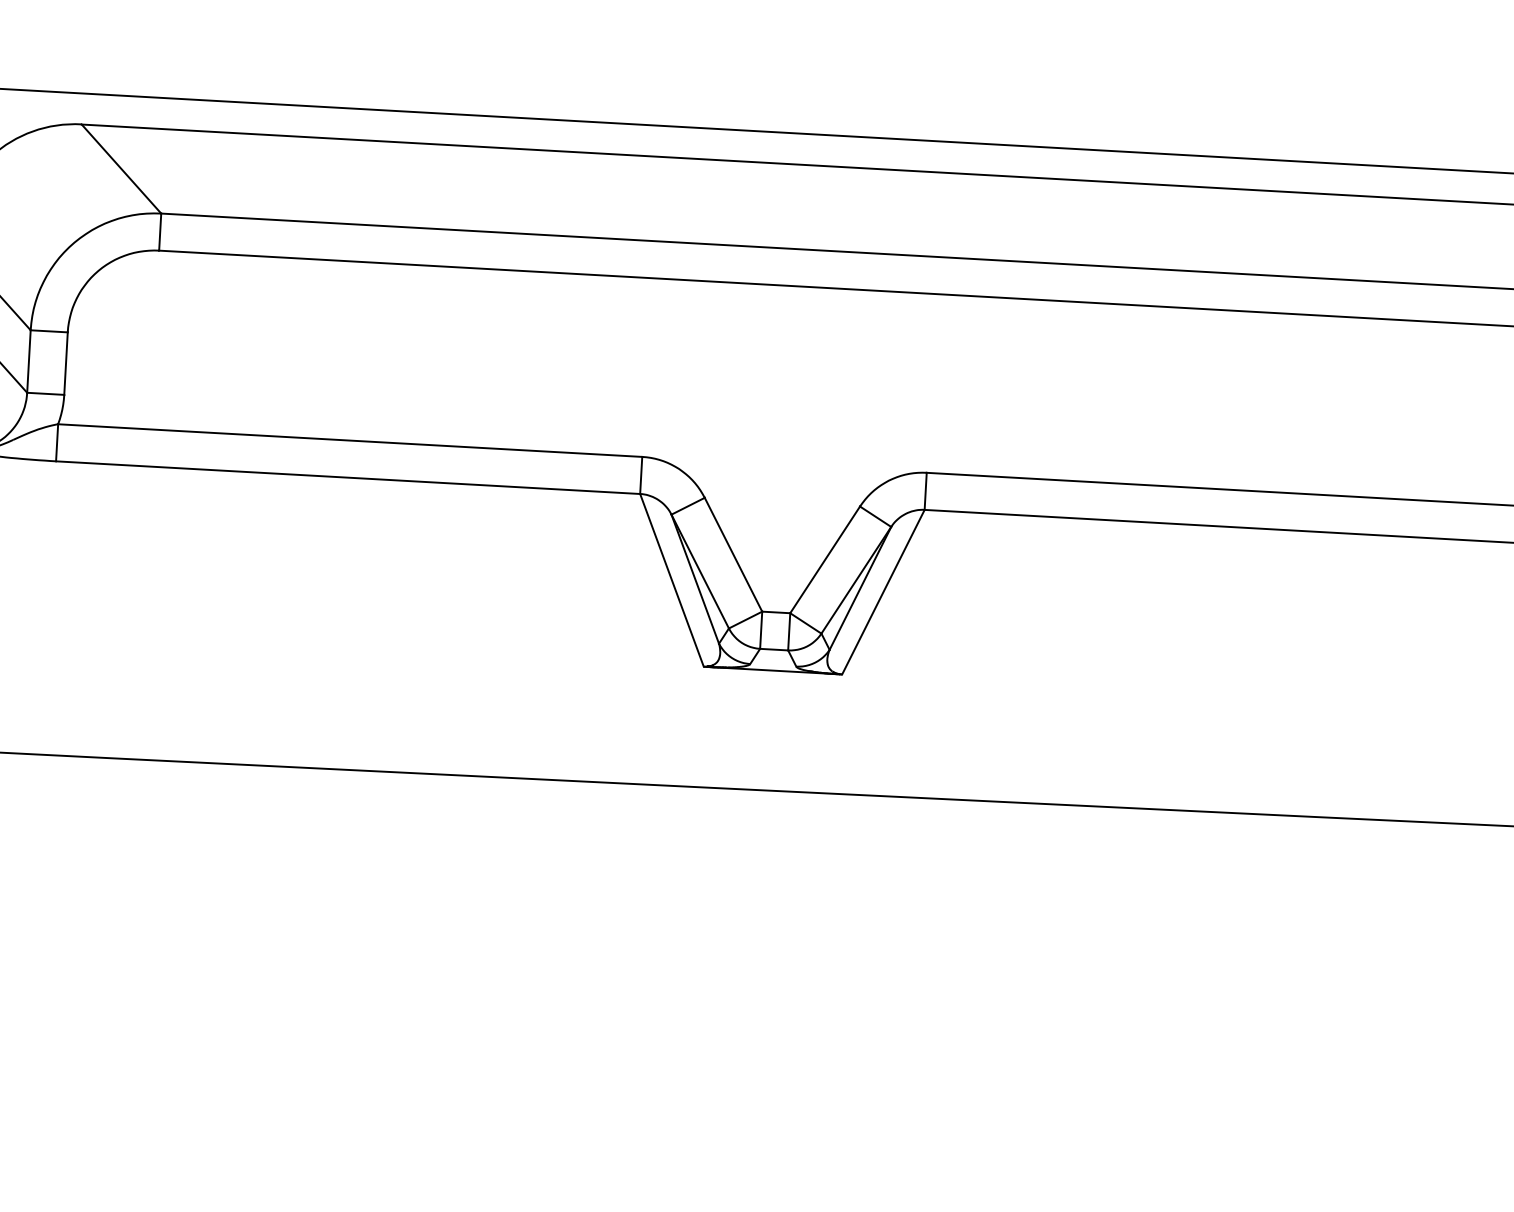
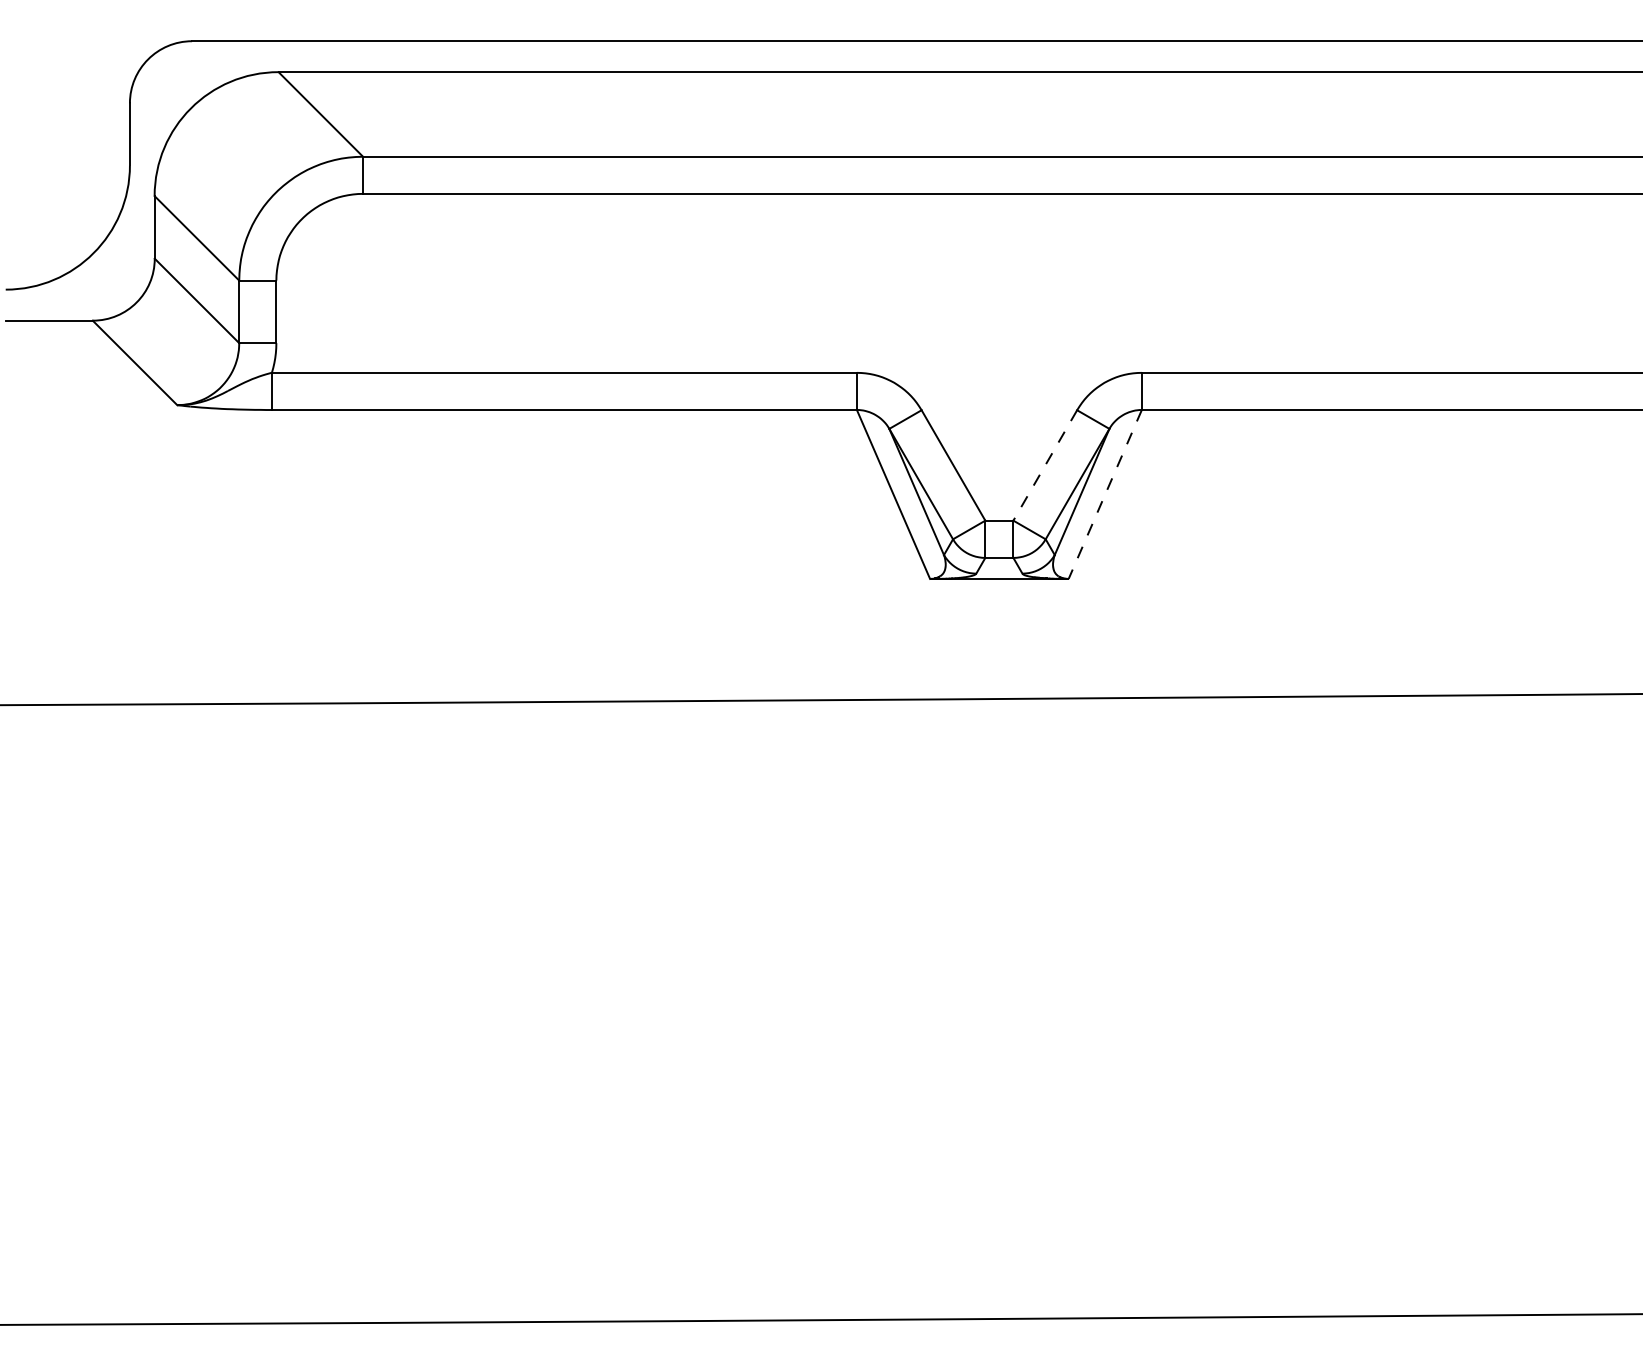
line: (825, 559) -> (1045, 465), solid -> dashed
line: (883, 592) -> (1105, 494), solid -> dashed

